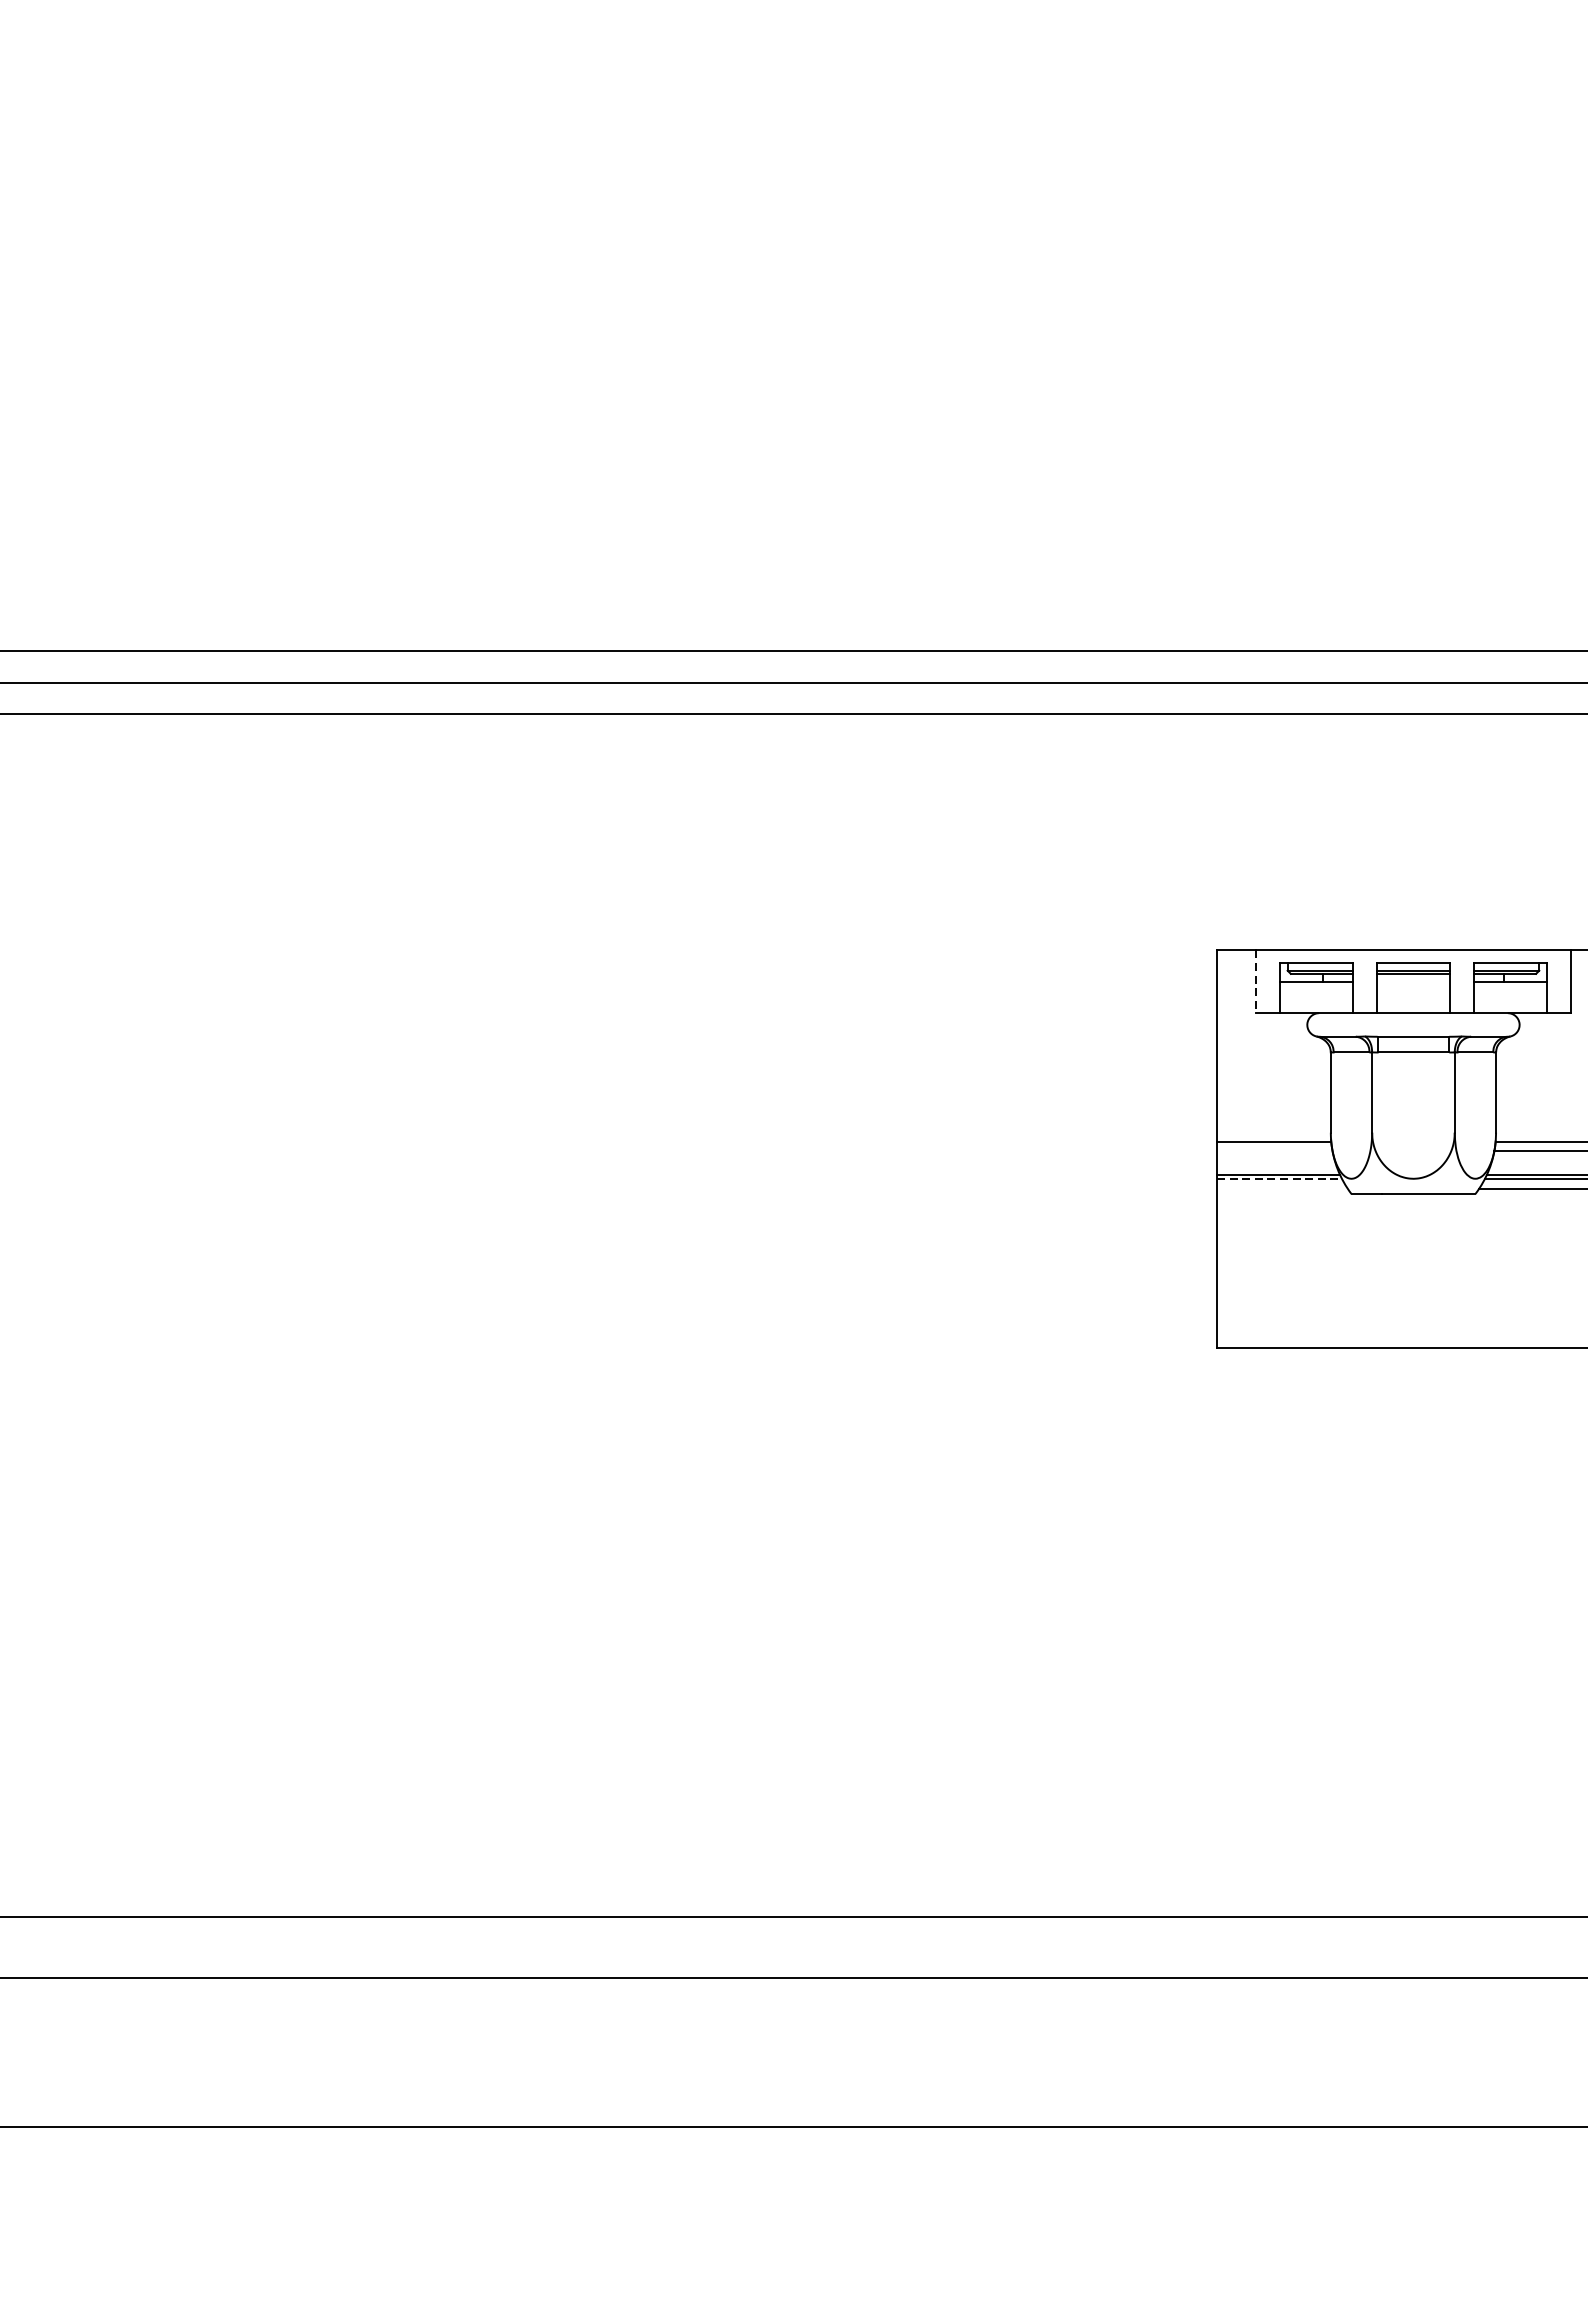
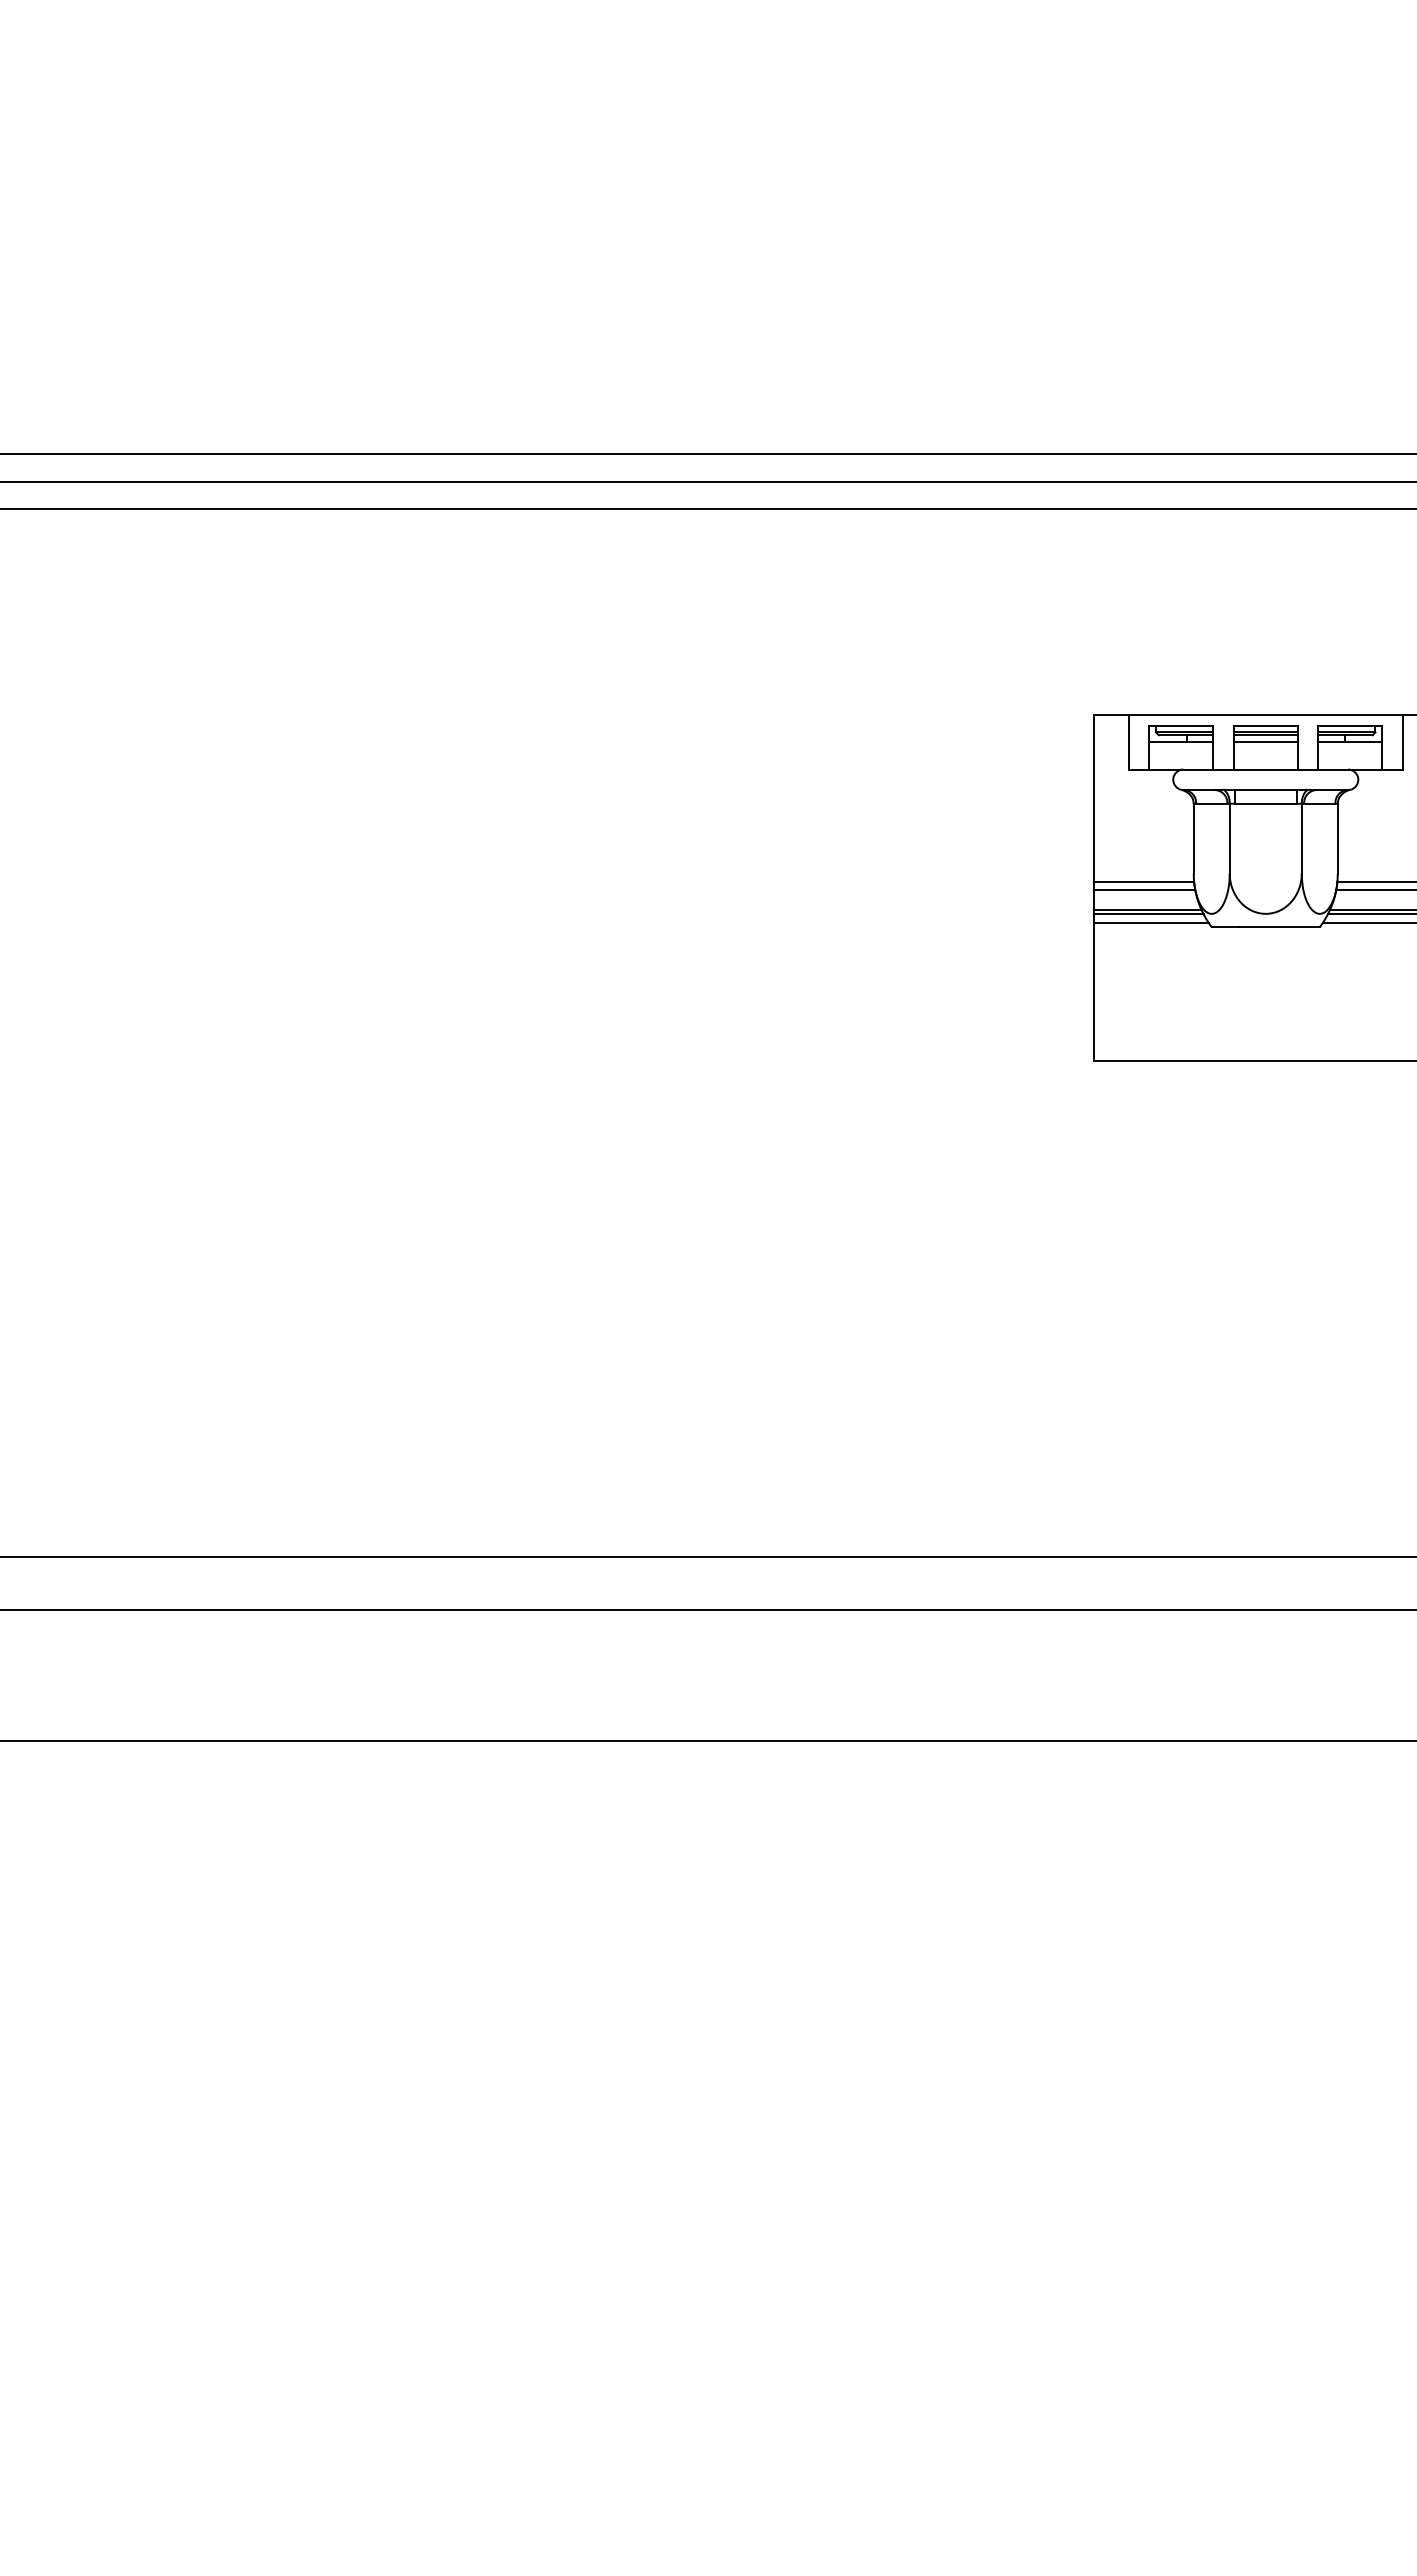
line: (1255, 982) -> (1128, 742), dashed -> solid
line: (1413, 982) -> (1265, 742), added
line: (1274, 1150) -> (1144, 889), added
line: (1280, 1179) -> (1149, 914), dashed -> solid
line: (1282, 1188) -> (1151, 922), added

